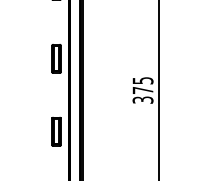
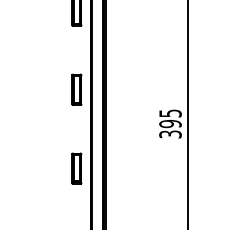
text: (143, 90) -> (170, 124), 375 -> 395

